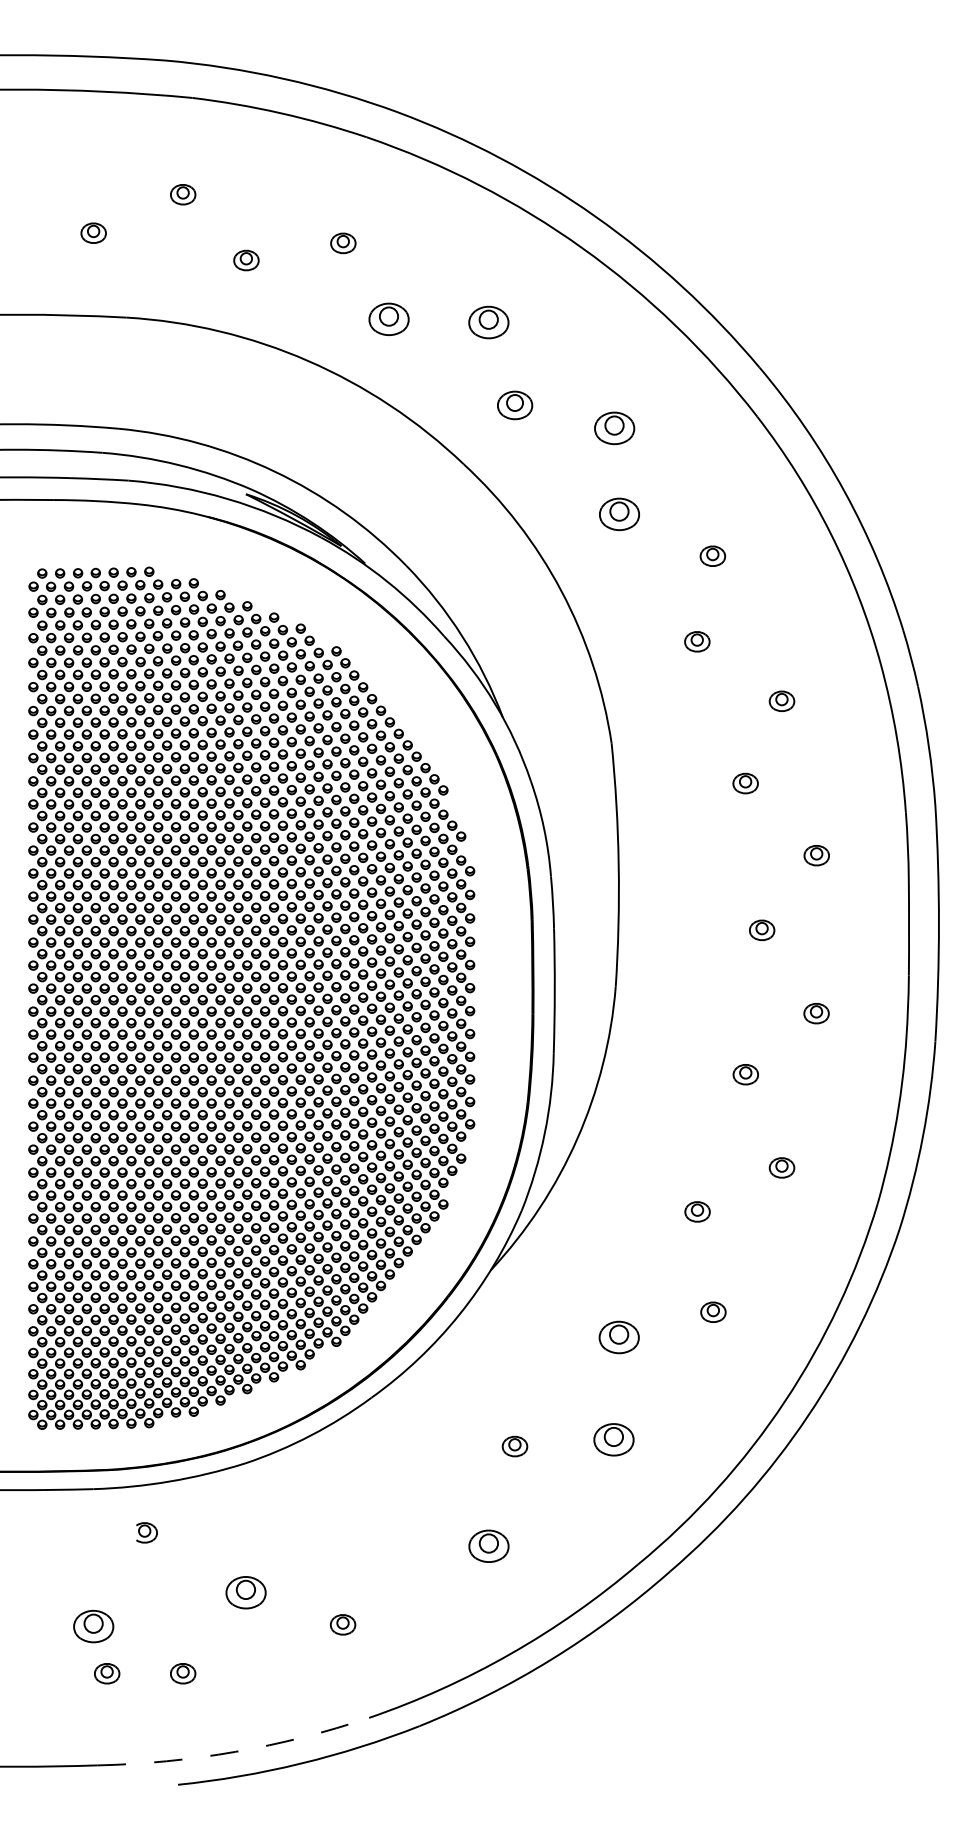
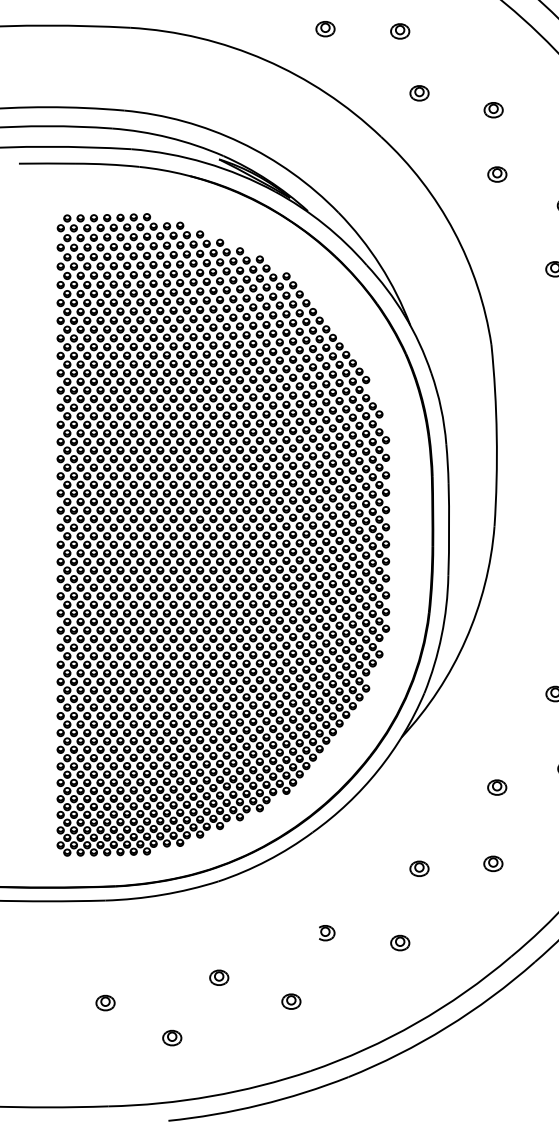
part: (388, 319) -> (325, 29), size x0.62
part: (489, 322) -> (400, 31), size x0.62
part: (514, 405) -> (419, 93), size x0.71
part: (614, 427) -> (493, 109), size x0.62
part: (619, 514) -> (497, 174), size x0.62
part: (619, 1337) -> (497, 787), size x0.62
part: (614, 1439) -> (493, 863), size x0.62
part: (146, 1532) -> (326, 932), moved
part: (489, 1545) -> (400, 942), size x0.62
part: (246, 1592) -> (219, 977), size x0.62
part: (93, 1626) -> (105, 1002), size x0.62
part: (107, 1673) -> (115, 1037), removed
arc: (235, 1751) -> (211, 1096), dashed -> solid

